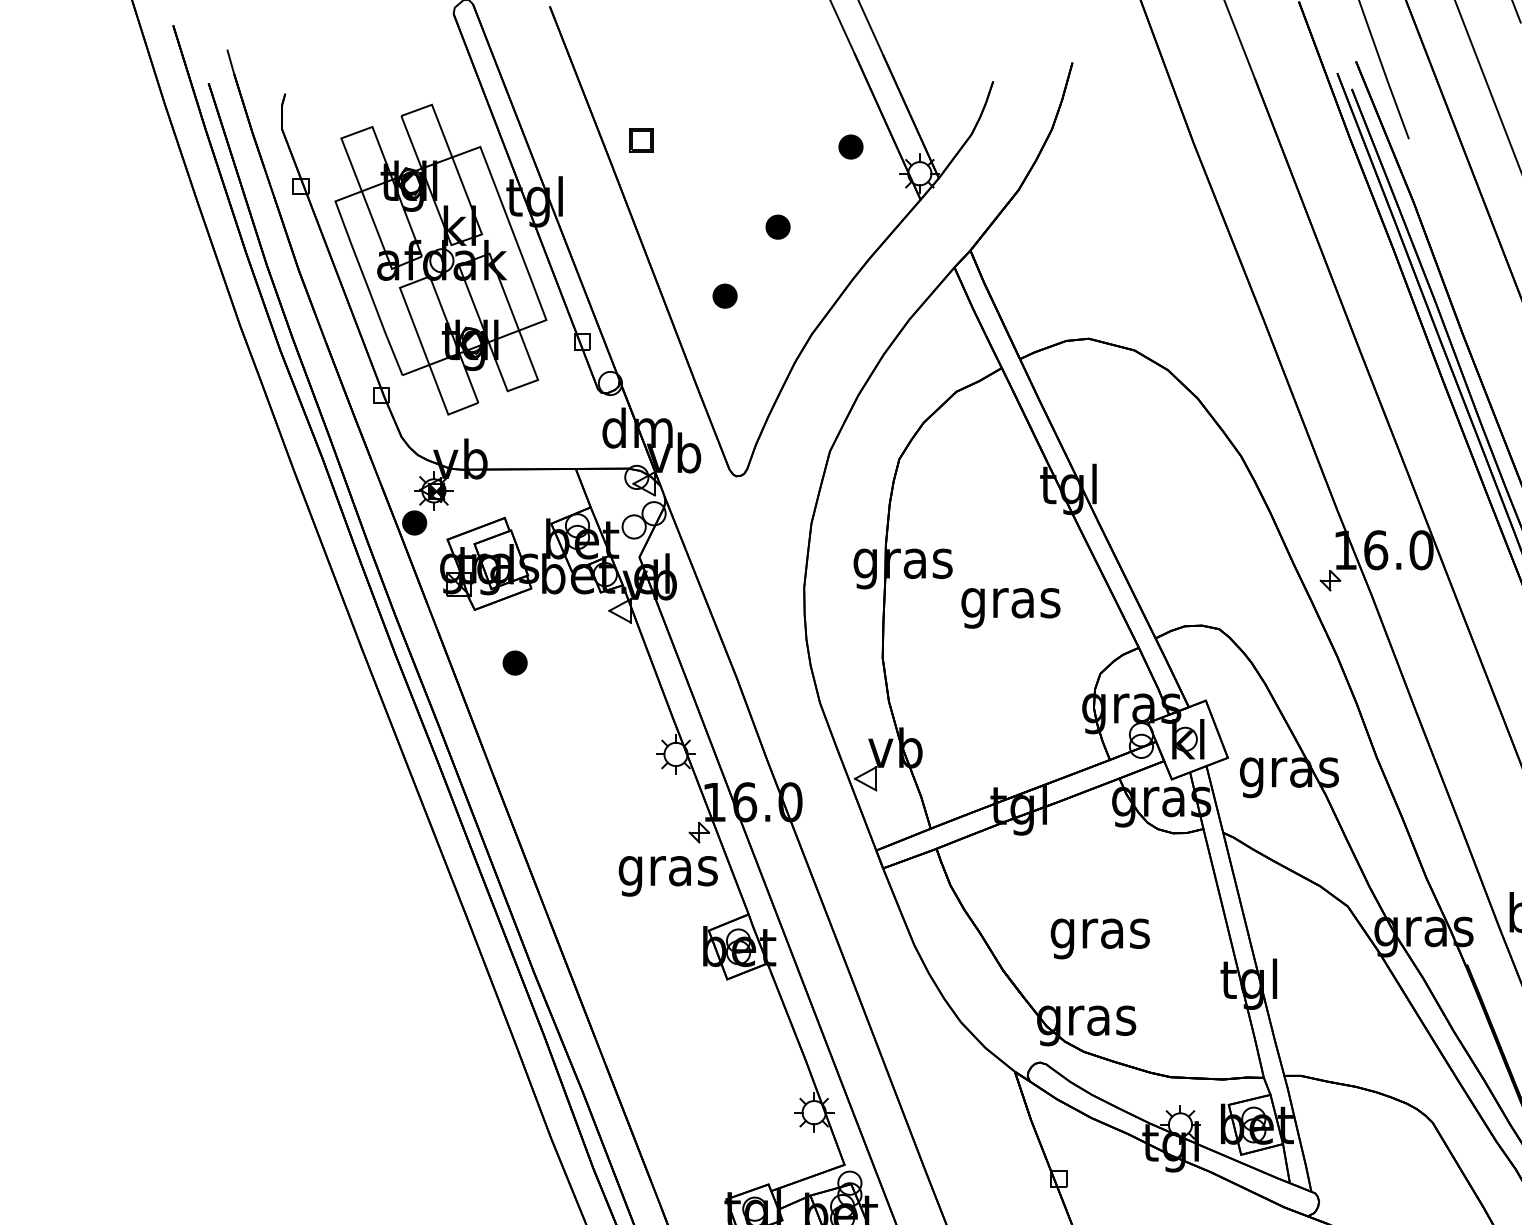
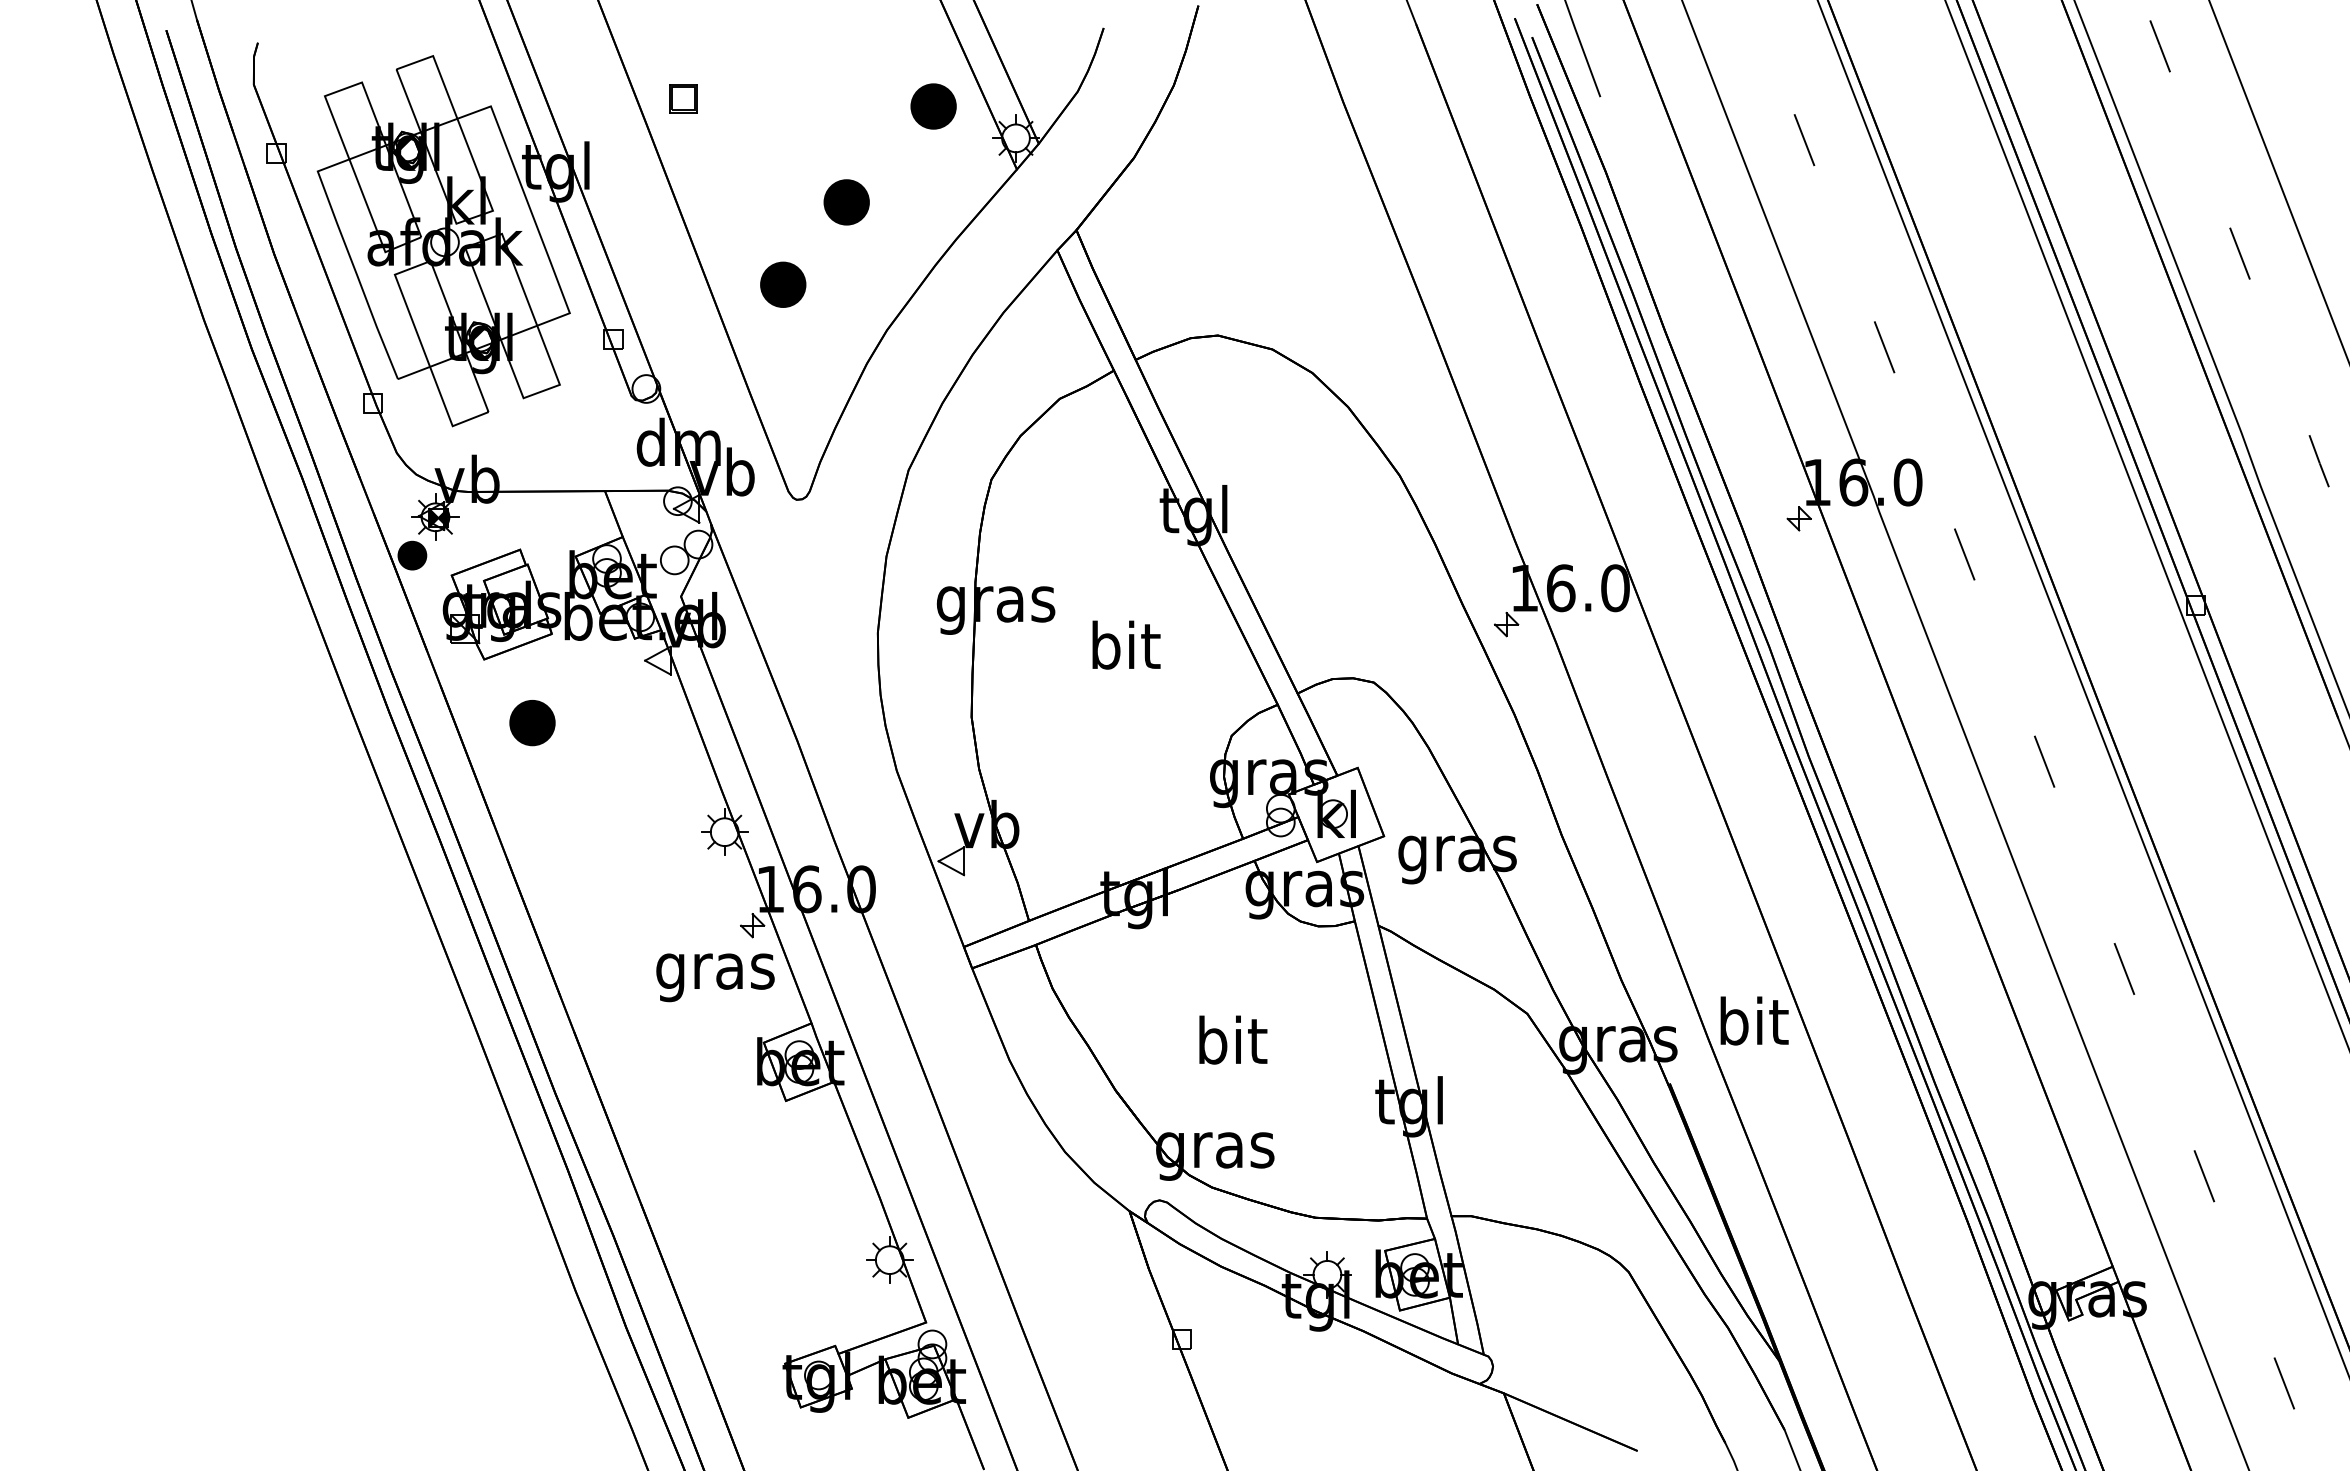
part: (850, 147) -> (933, 106), size x1.6
part: (777, 226) -> (846, 201), size x1.6
part: (725, 296) -> (783, 284), size x1.6
text: (1010, 602) -> (1124, 650), gras -> bit
part: (515, 662) -> (532, 722), size x1.6
text: (1100, 932) -> (1231, 1045), gras -> bit

